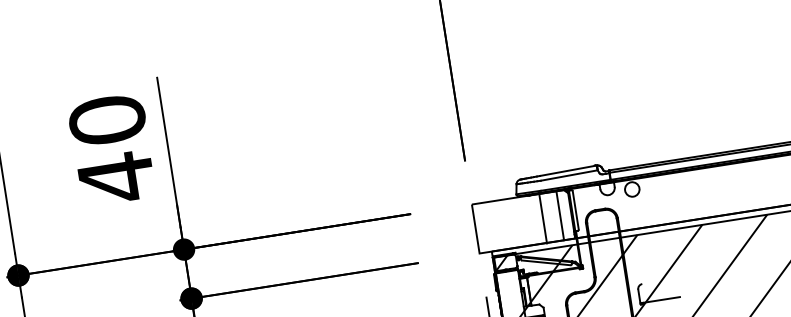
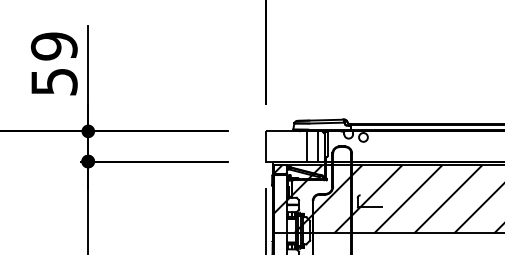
text: (112, 149) -> (54, 64), 40 -> 59

